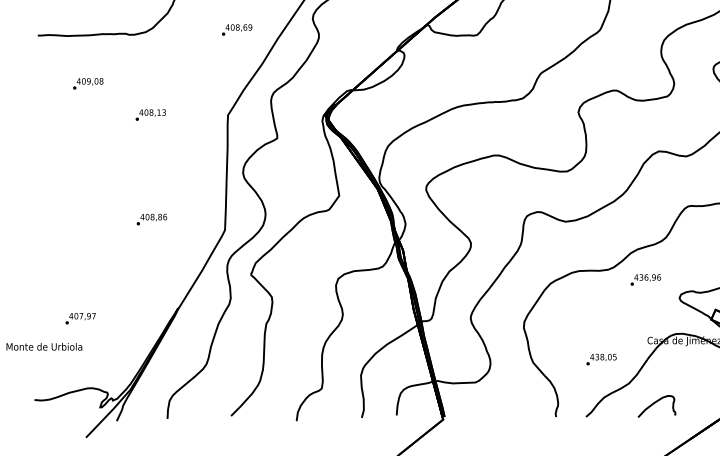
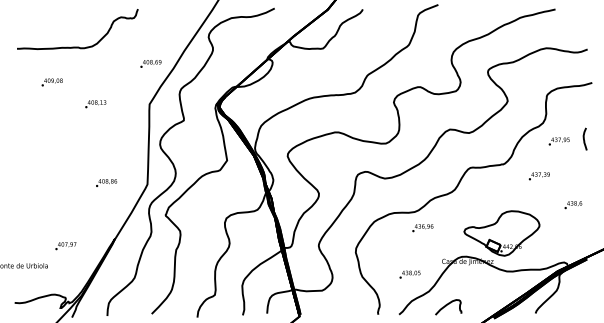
text: (236, 29) -> (150, 63), moved
text: (151, 218) -> (106, 182), moved
text: (645, 280) -> (422, 228), moved
text: (80, 319) -> (65, 246), moved

